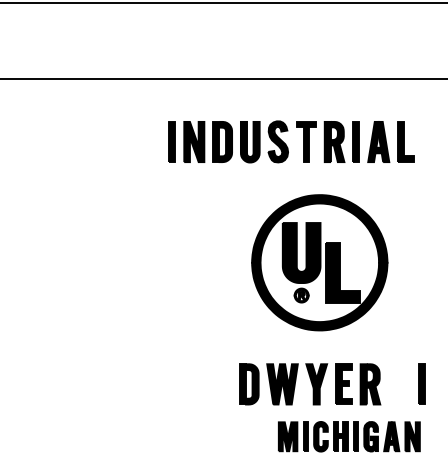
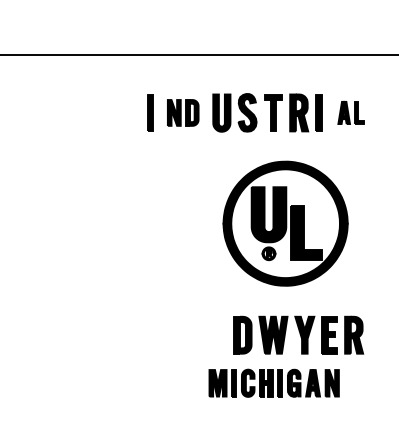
part: (207, 141) -> (182, 112), size x0.7
part: (390, 141) -> (350, 112), size x0.6
part: (421, 383) -> (378, 334), removed
part: (310, 384) -> (299, 335), moved
part: (349, 436) -> (274, 383), moved

